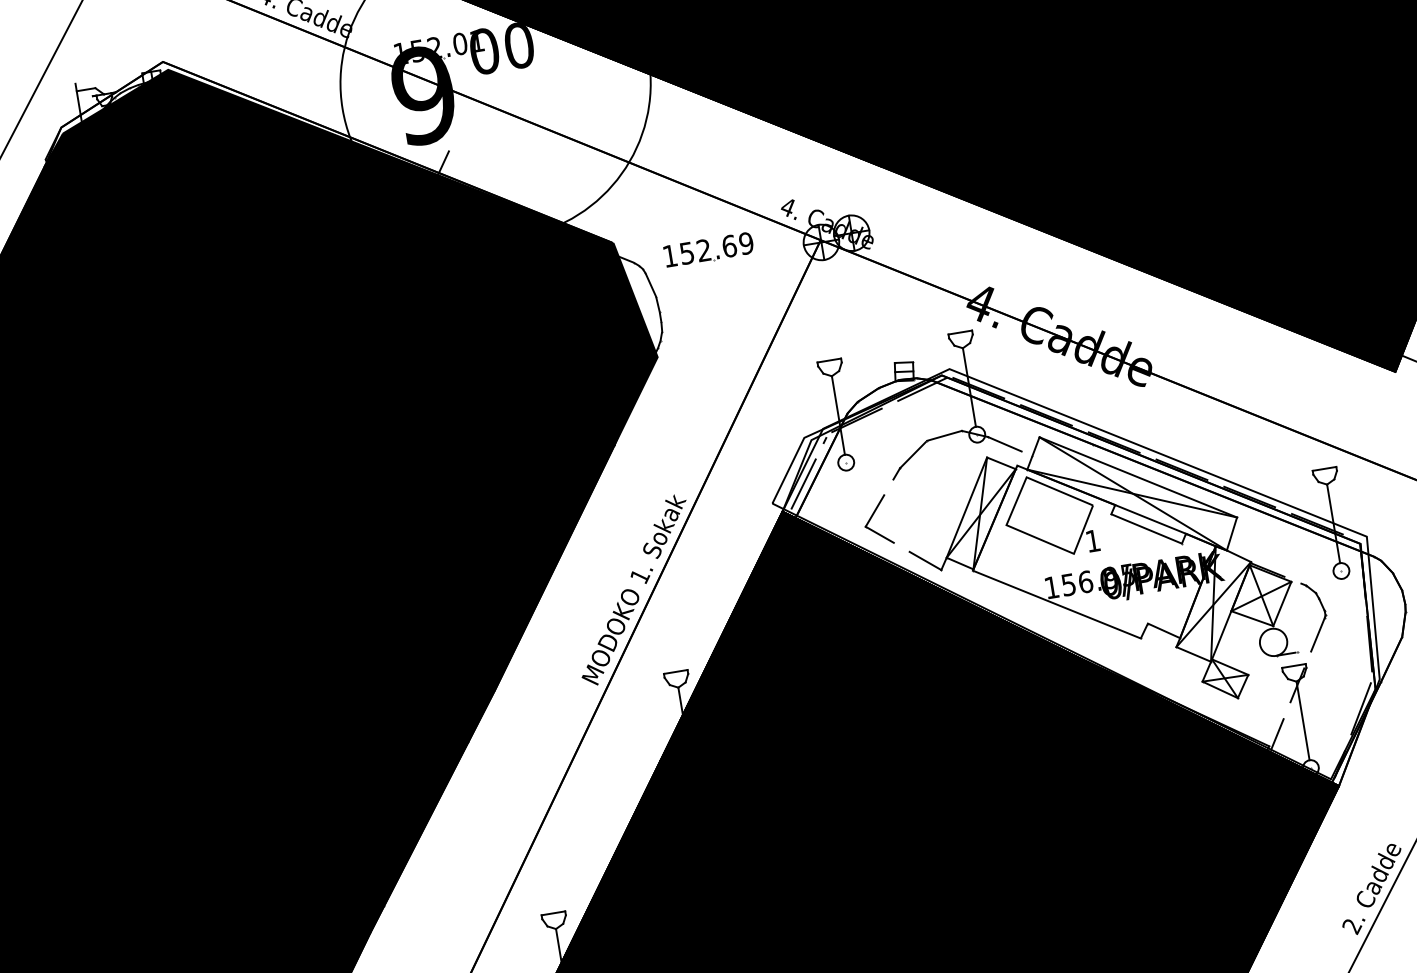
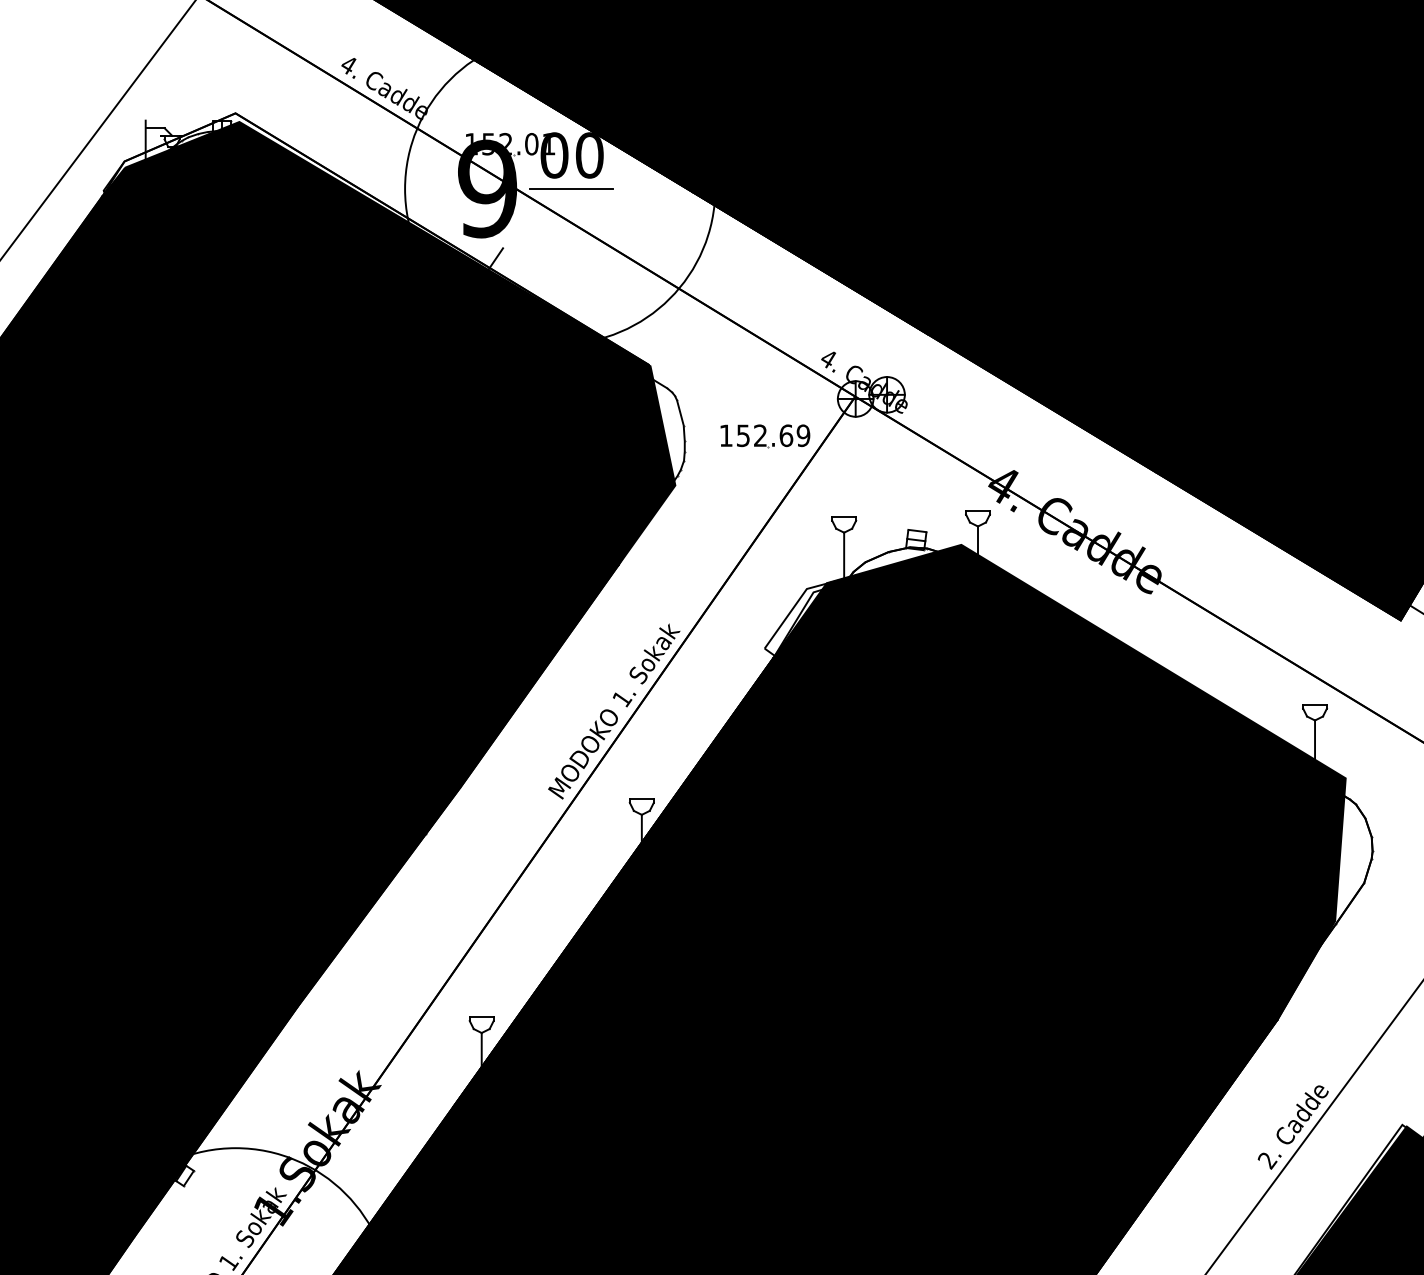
line: (505, 82) -> (570, 189), added
part: (709, 250) -> (765, 436), moved
fill: (1084, 586) -> (1059, 781), added

